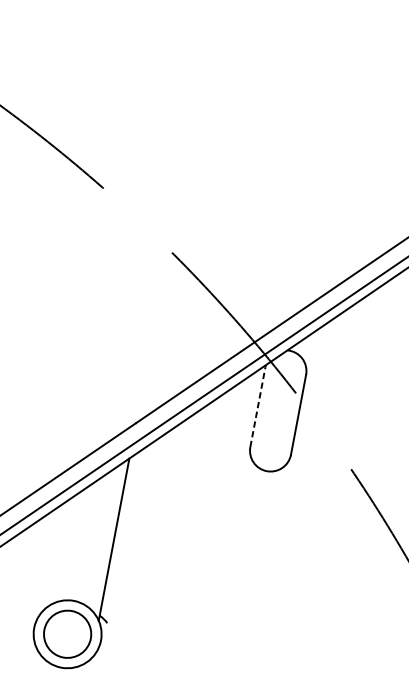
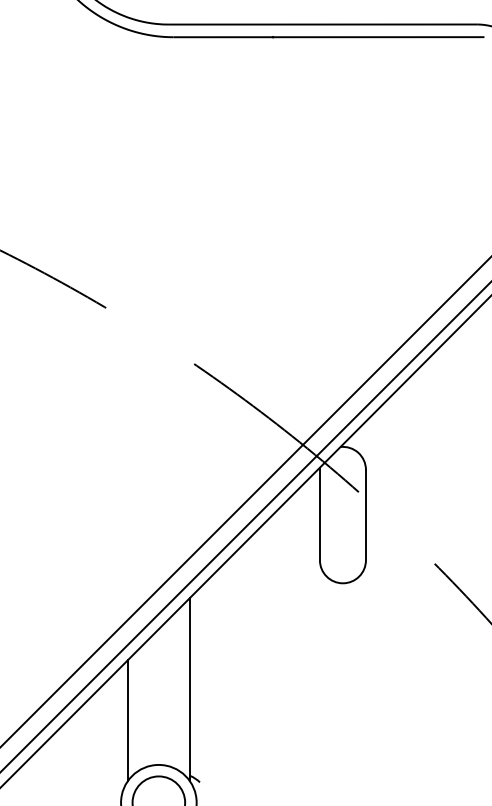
line: (257, 406) -> (319, 514), dashed -> solid
line: (53, 556) -> (127, 720), added

